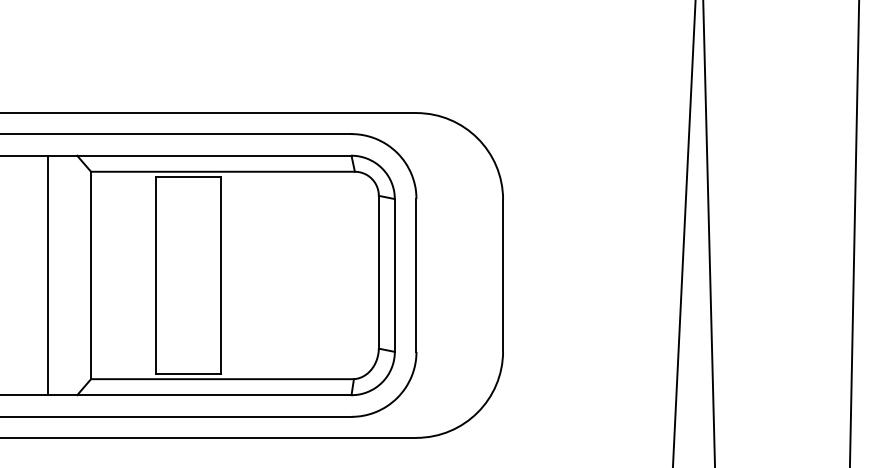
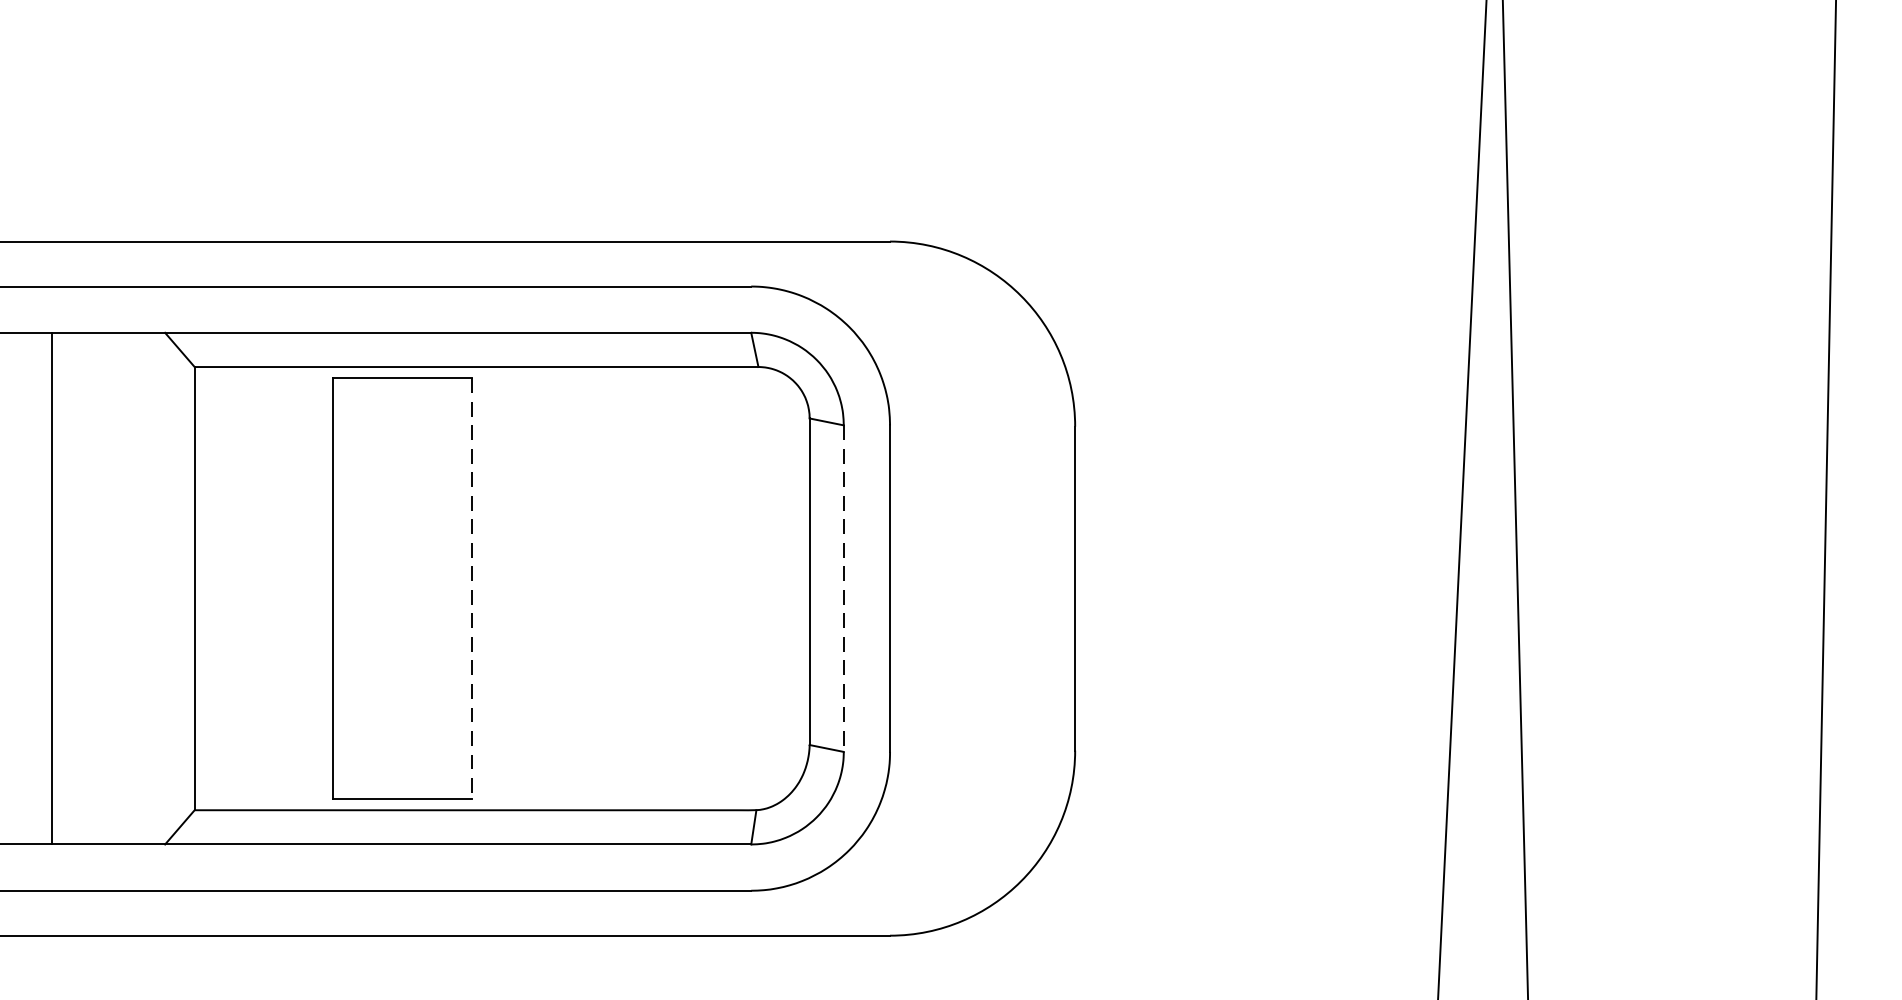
line: (48, 275) -> (52, 588), moved
line: (220, 275) -> (471, 588), solid -> dashed
line: (394, 275) -> (843, 588), solid -> dashed

